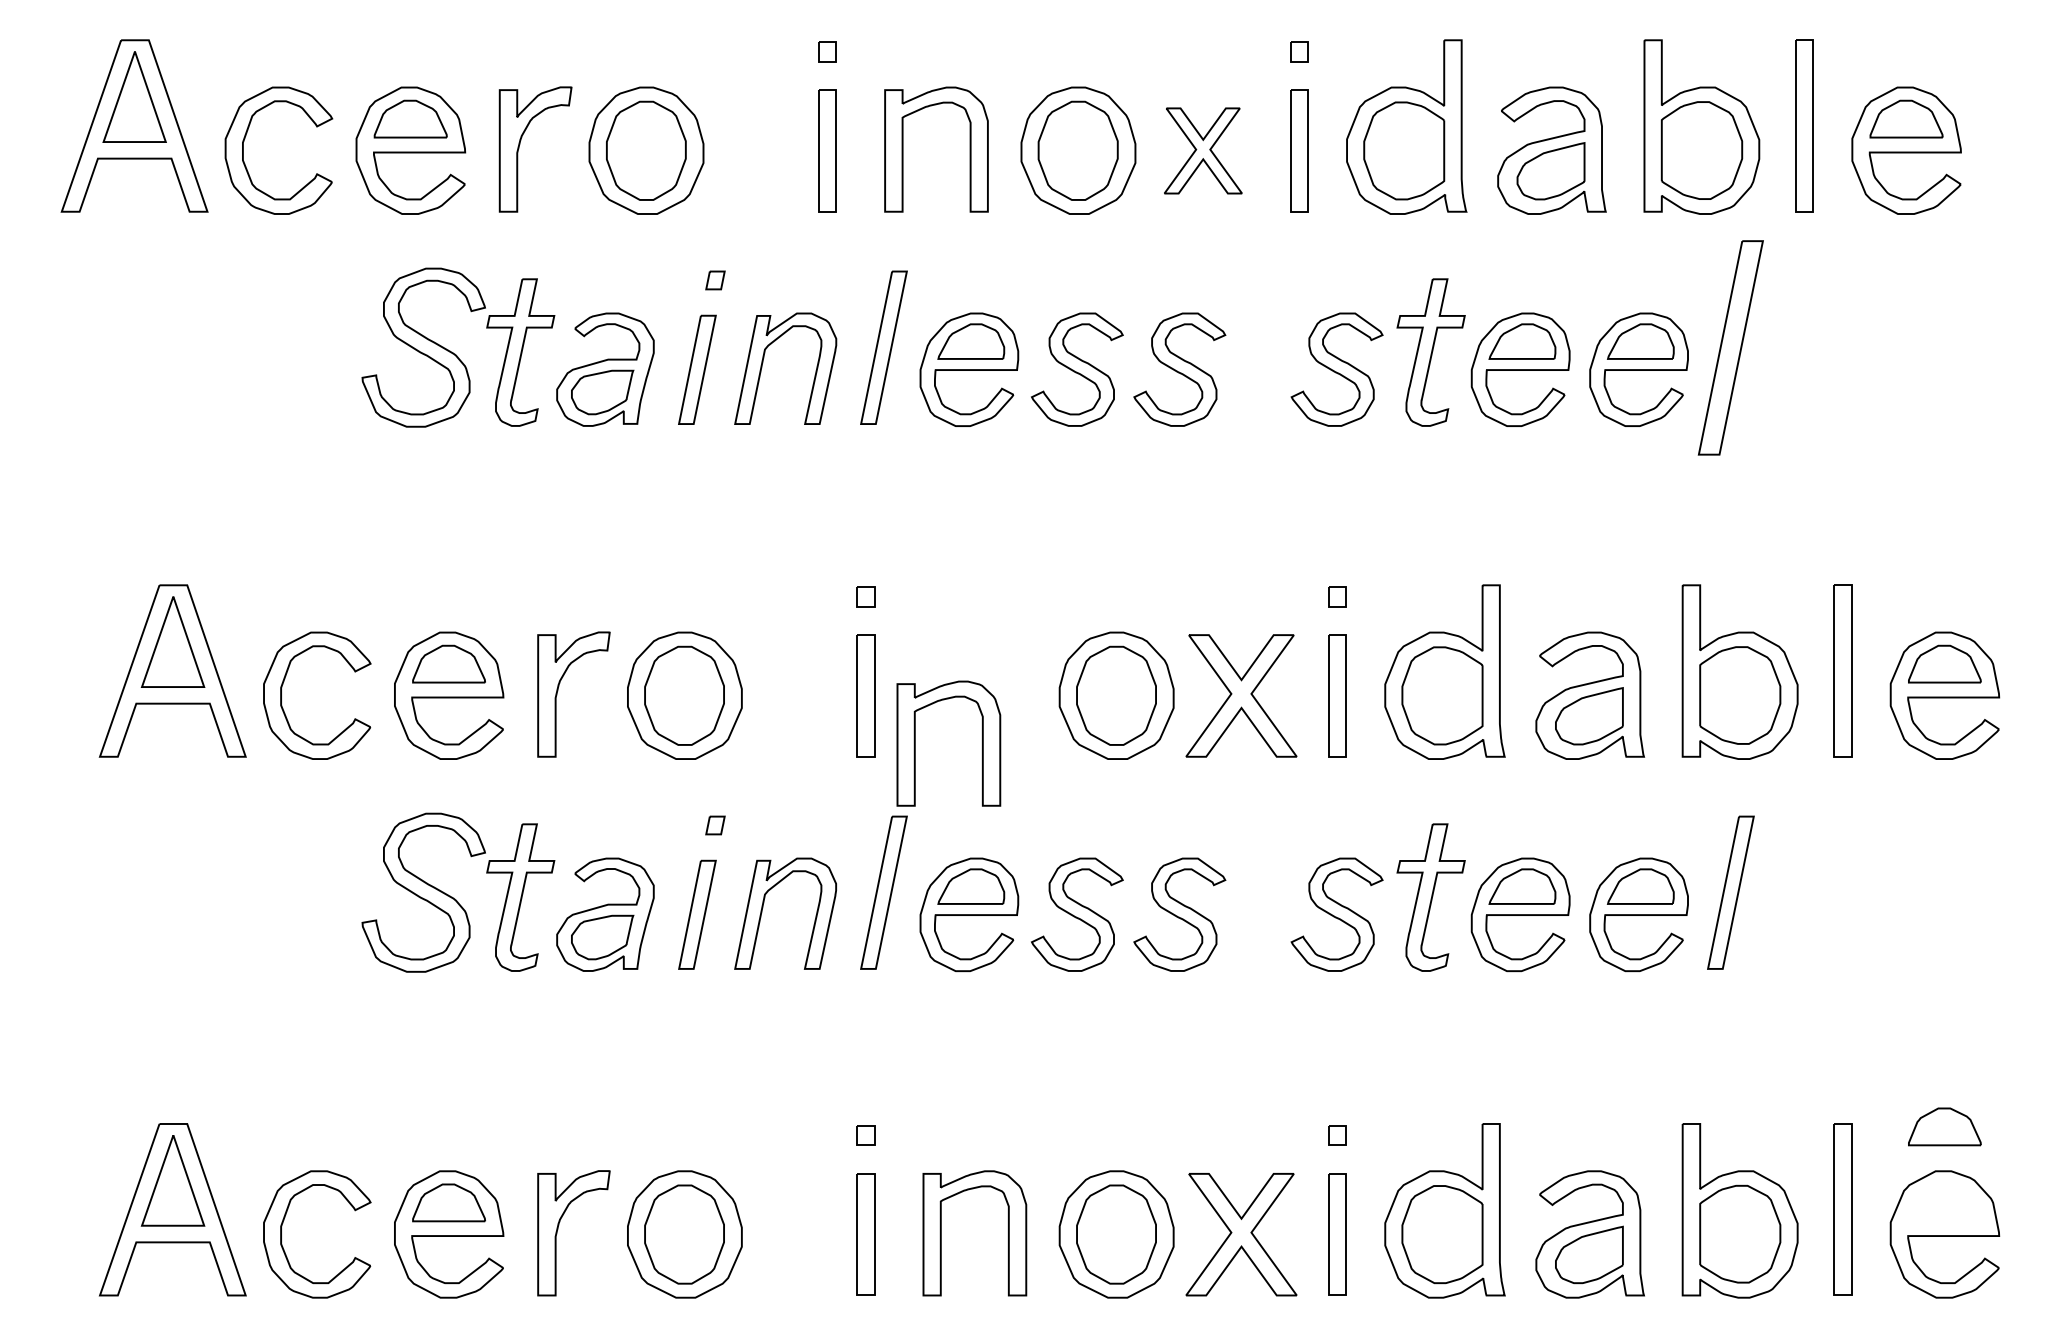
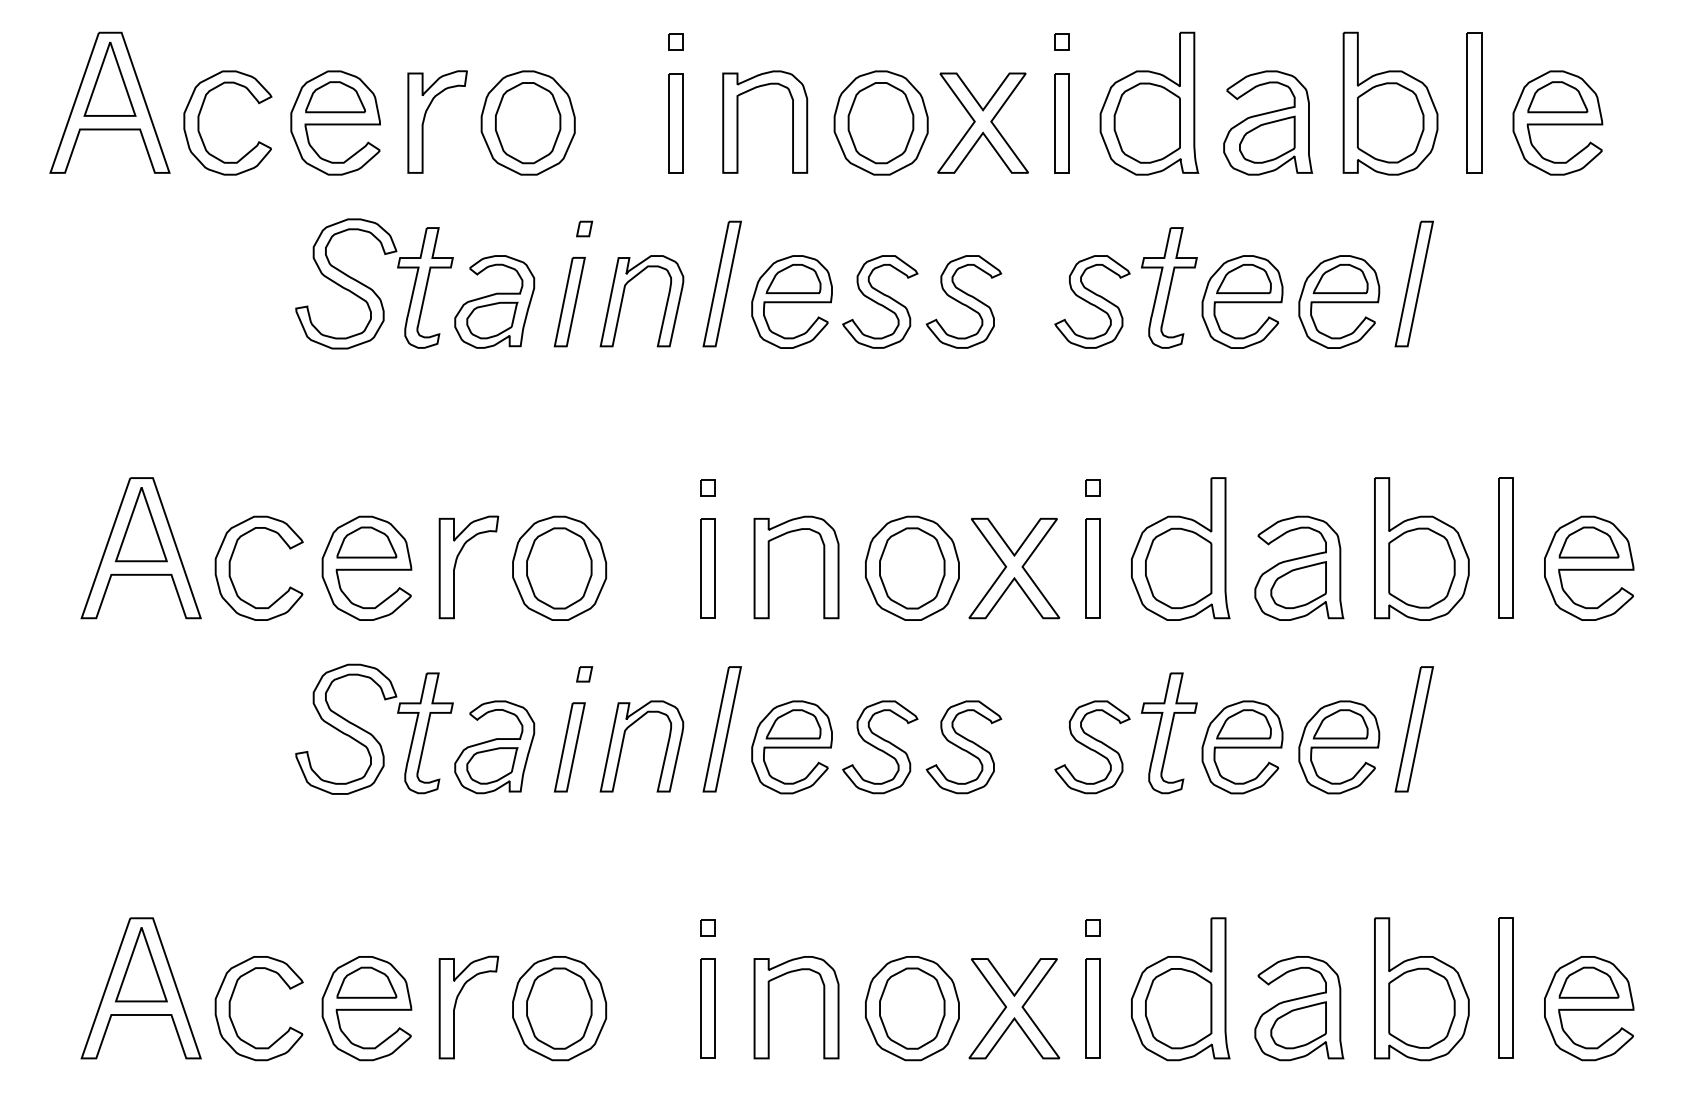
part: (1203, 150) -> (983, 122), size x1.43
part: (1730, 347) -> (1413, 283), size x0.71
part: (915, 743) -> (769, 567), moved
part: (1944, 1126) -> (1588, 982), moved

